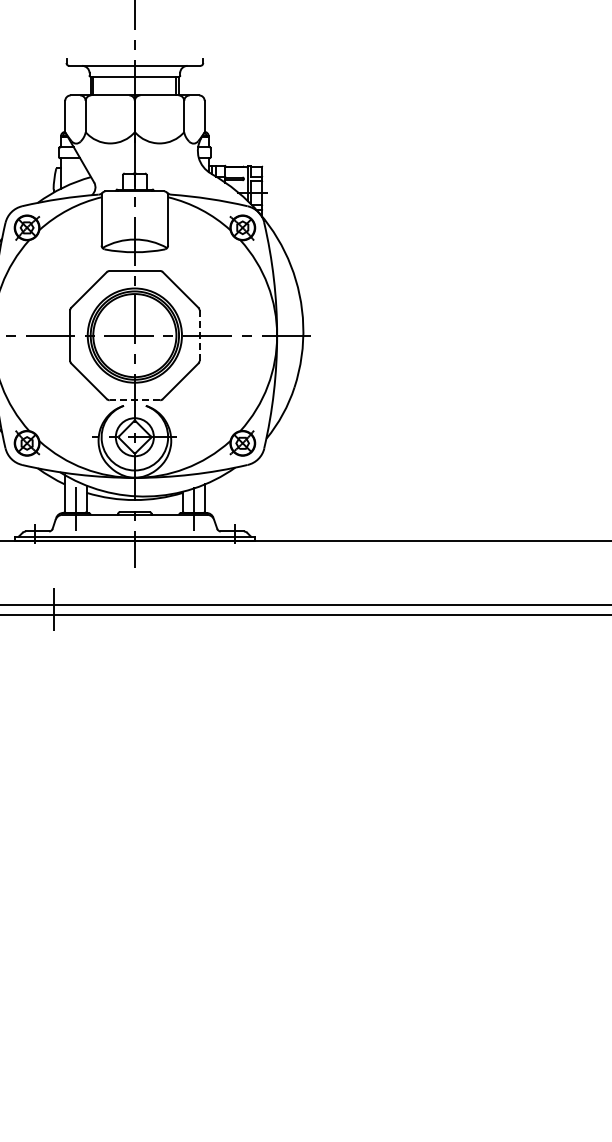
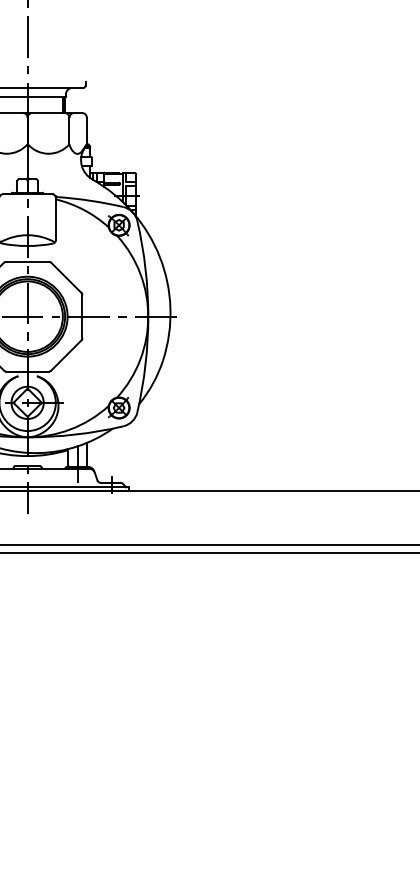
line: (199, 336) -> (82, 317), dashed -> solid
line: (134, 400) -> (27, 371), dashed -> solid

